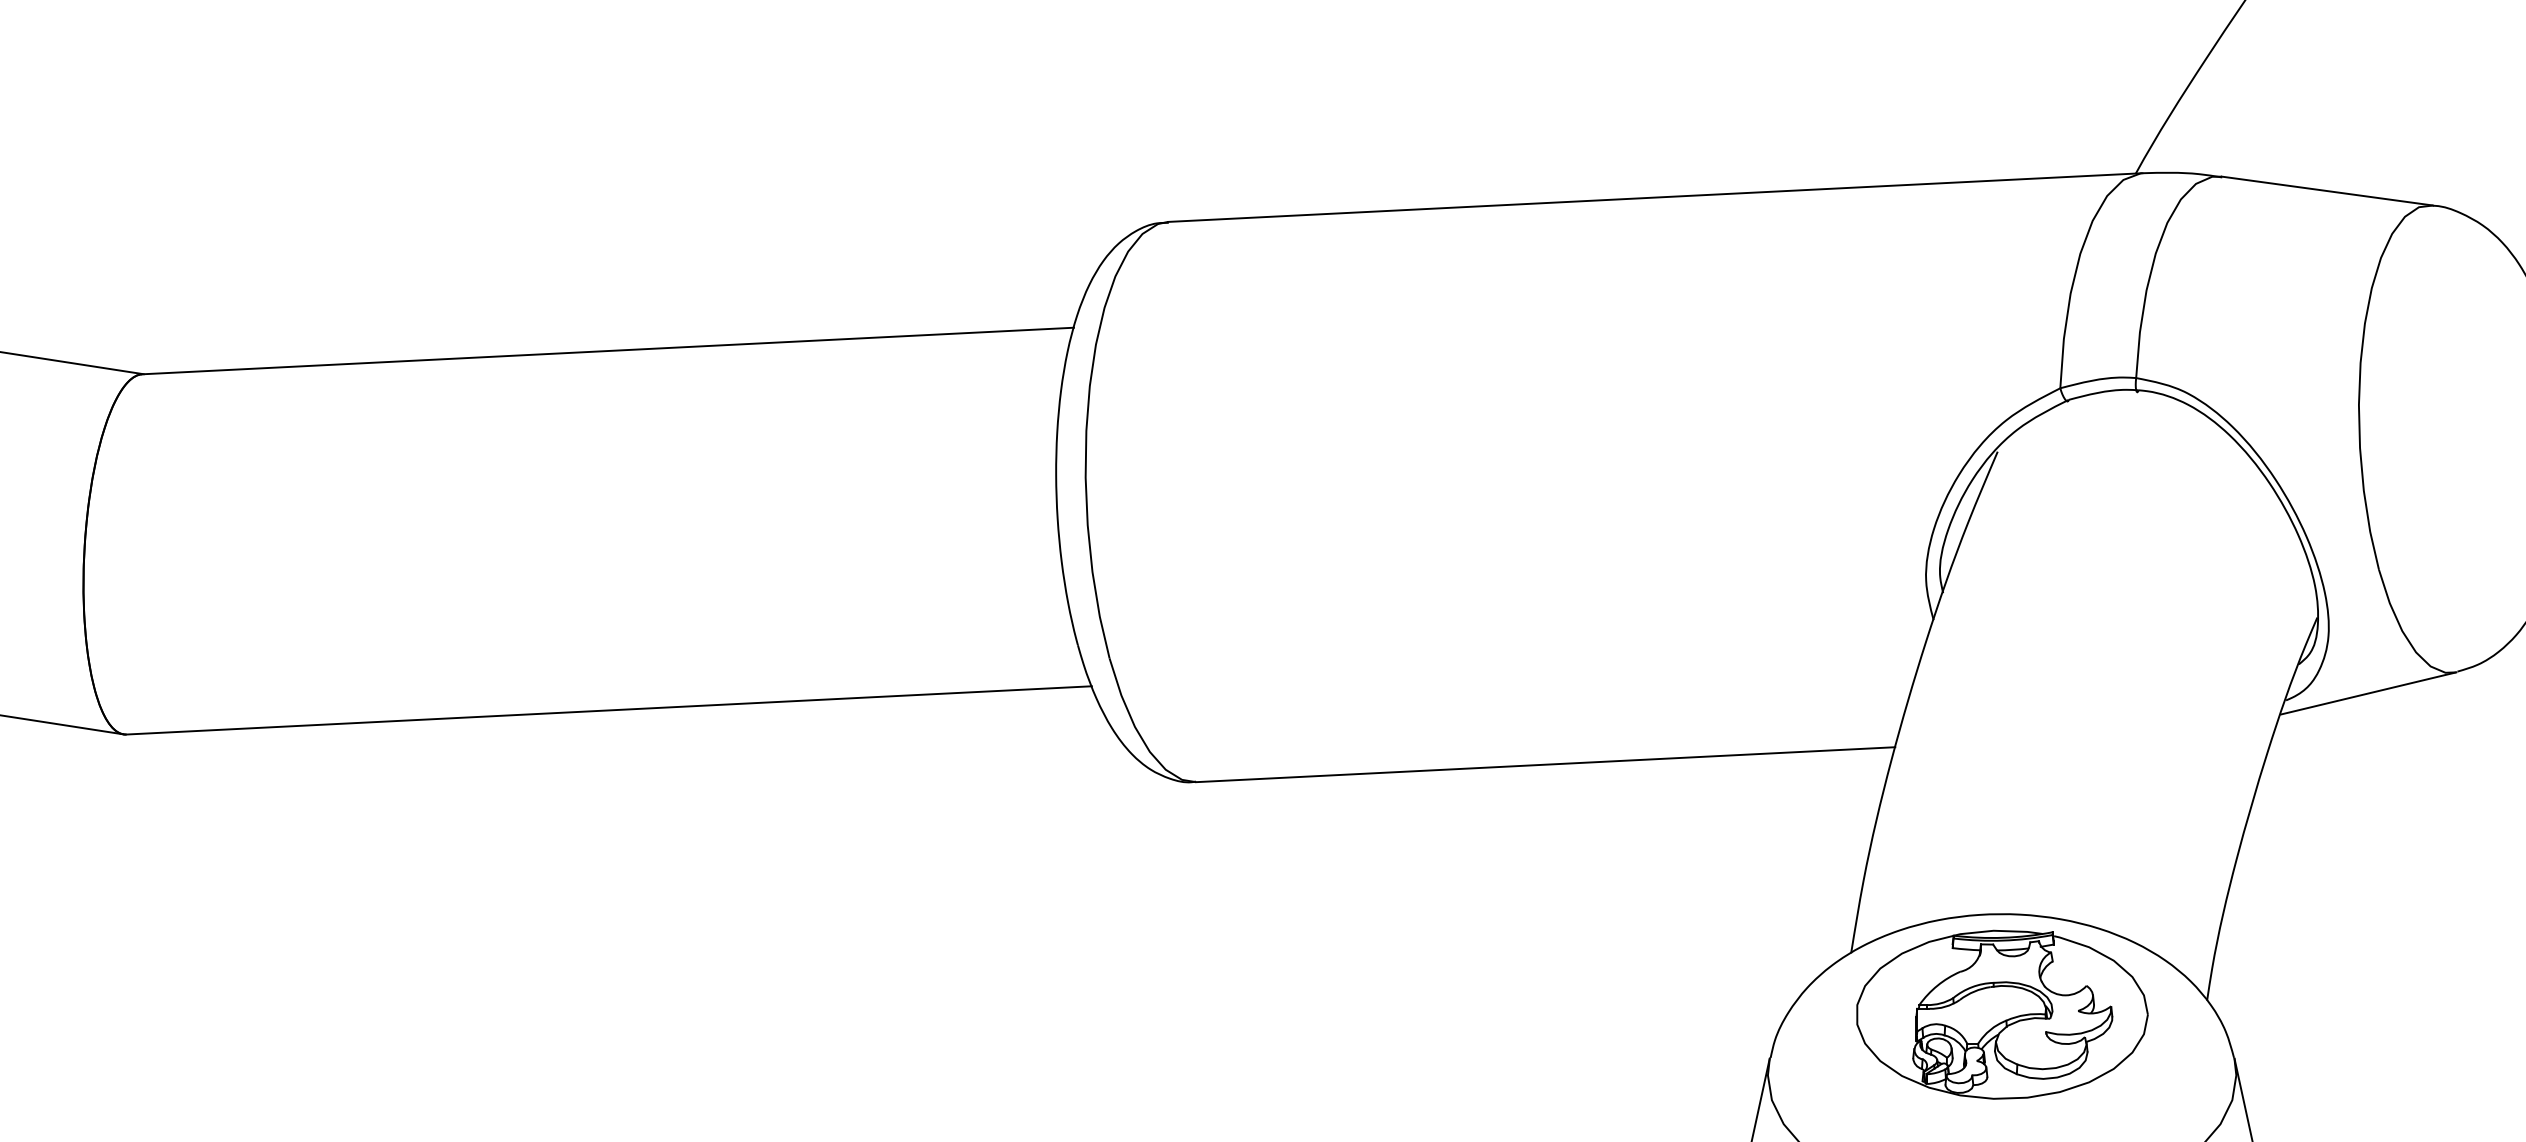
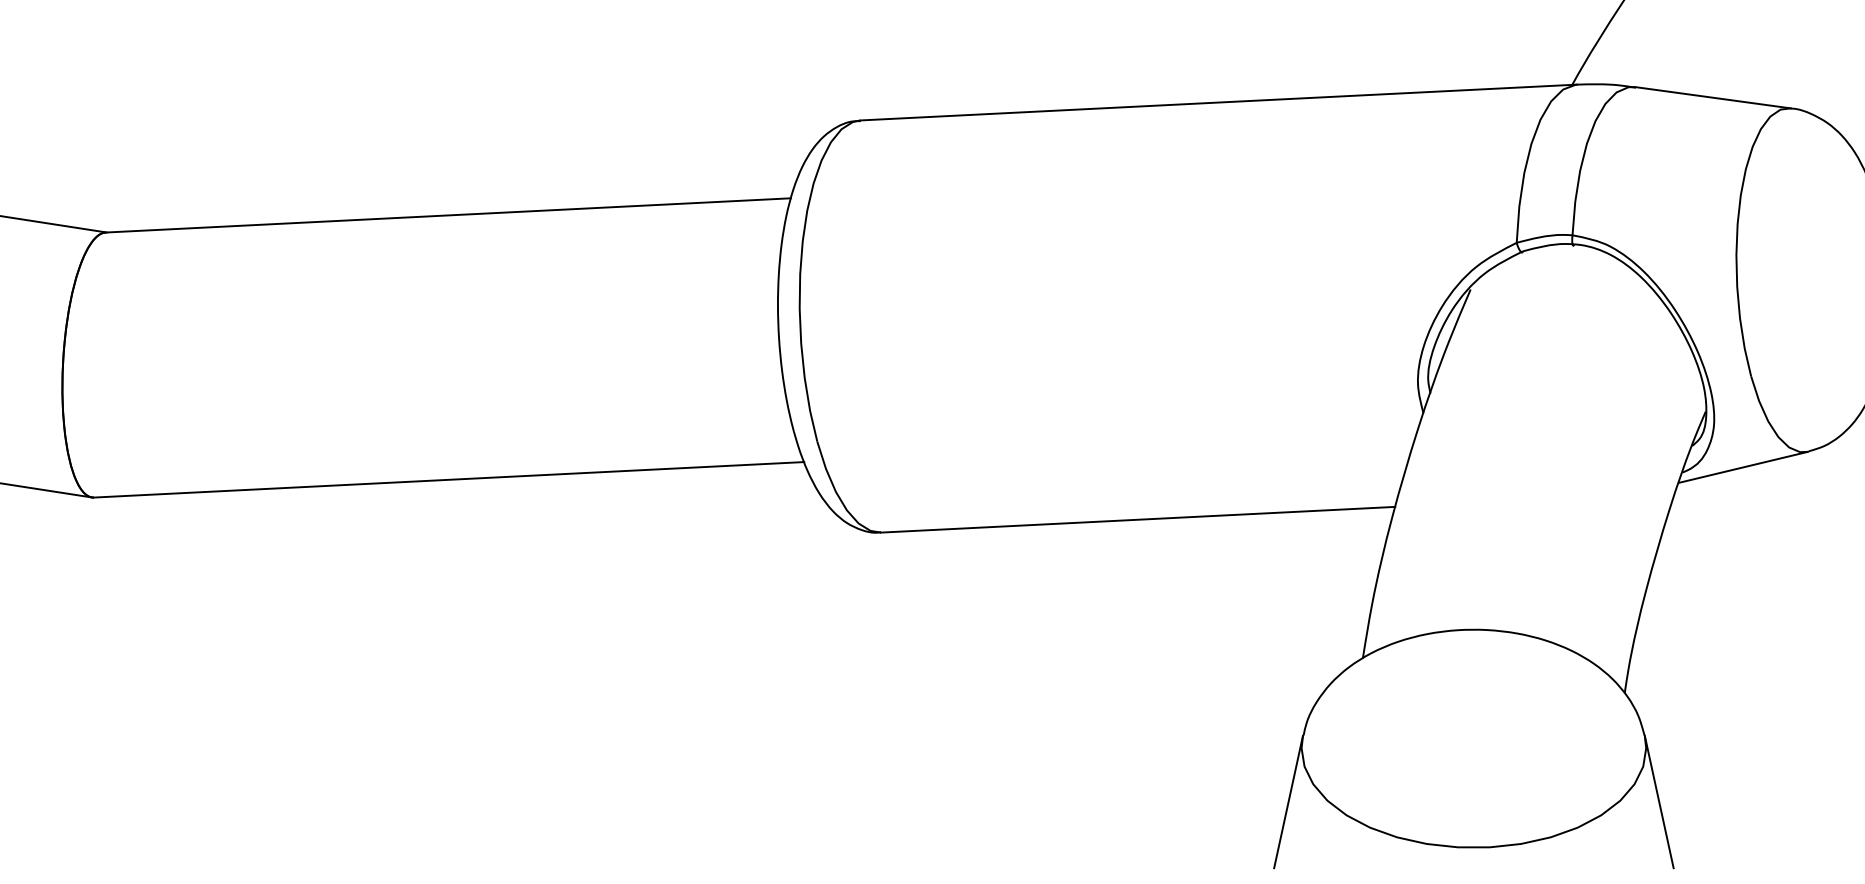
part: (2001, 1014) -> (1473, 703), removed

